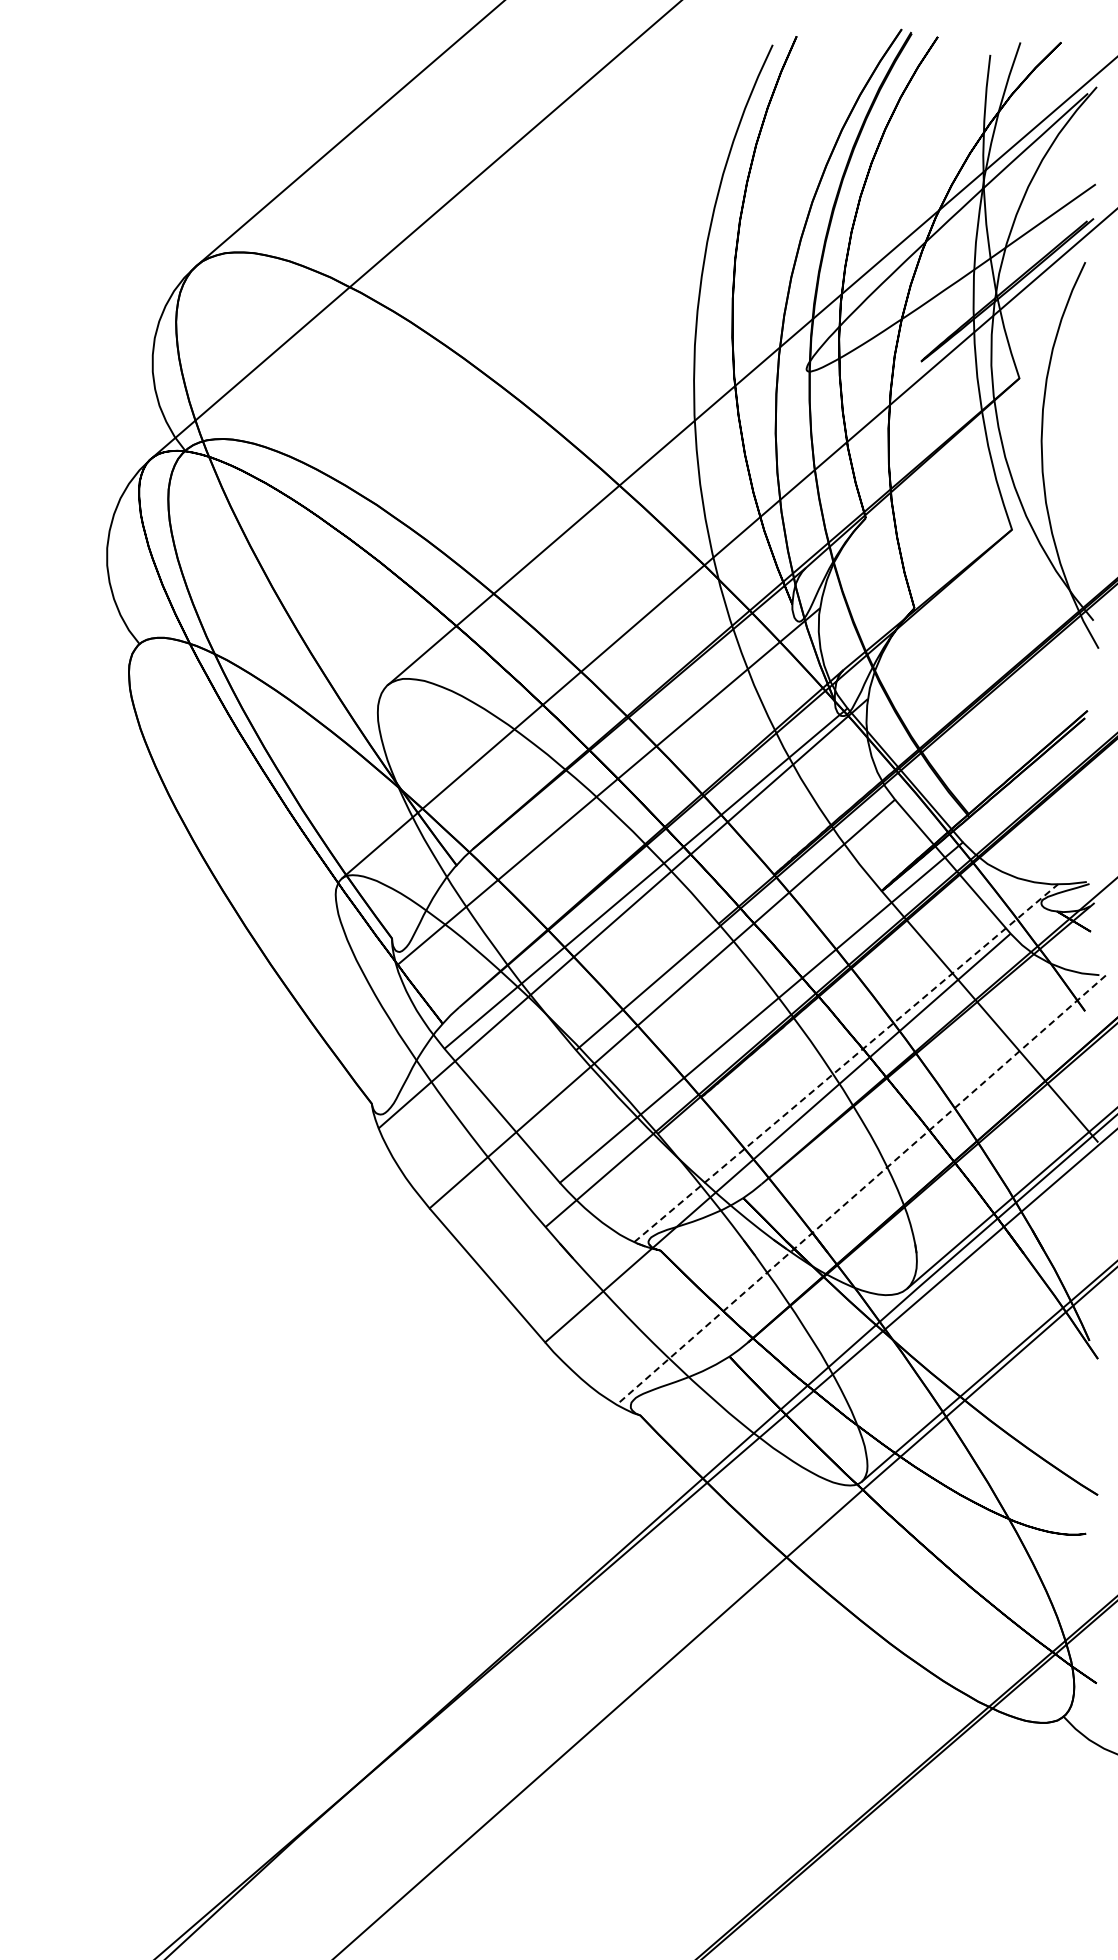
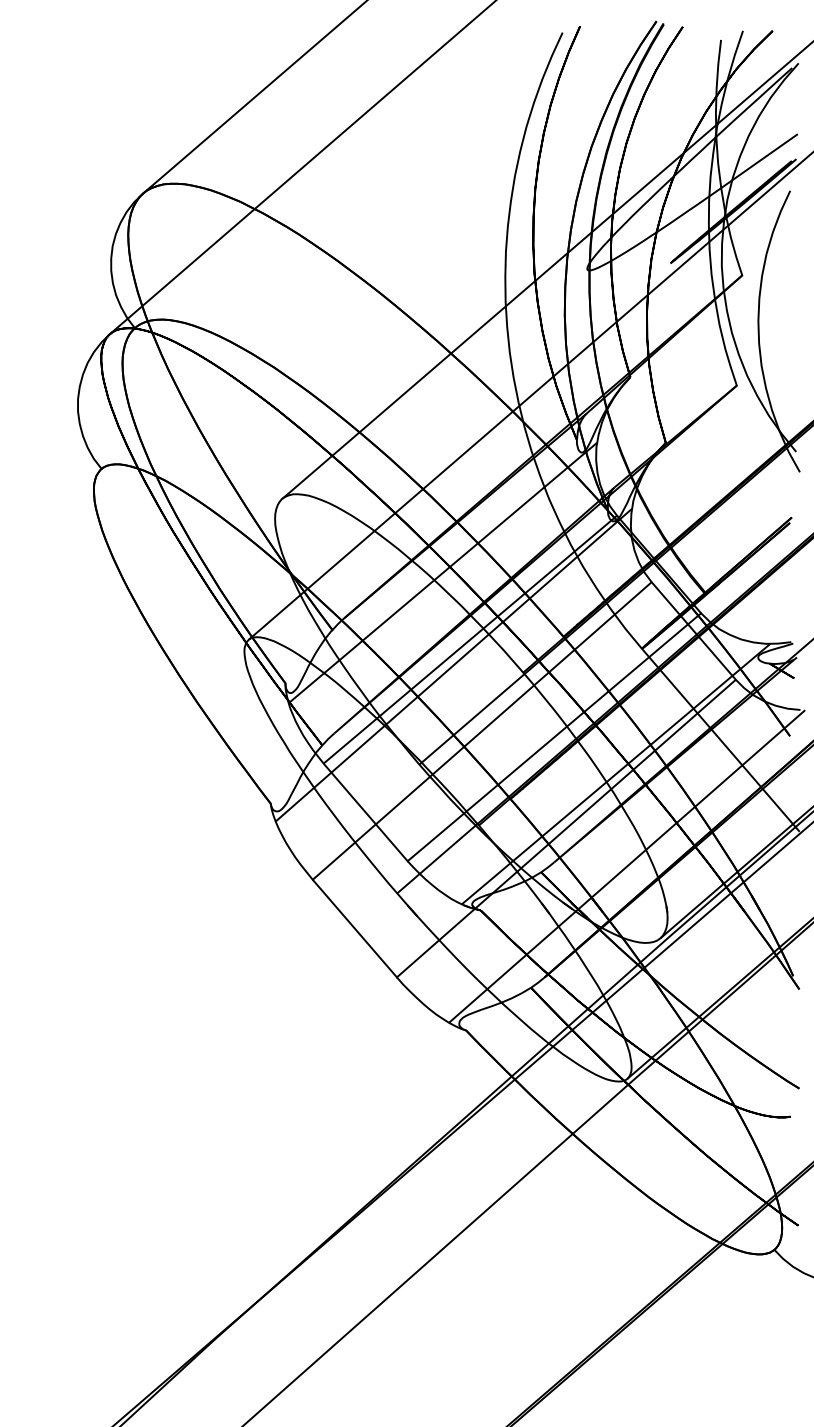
line: (846, 1062) -> (616, 773), dashed -> solid
line: (861, 1190) -> (627, 866), dashed -> solid

